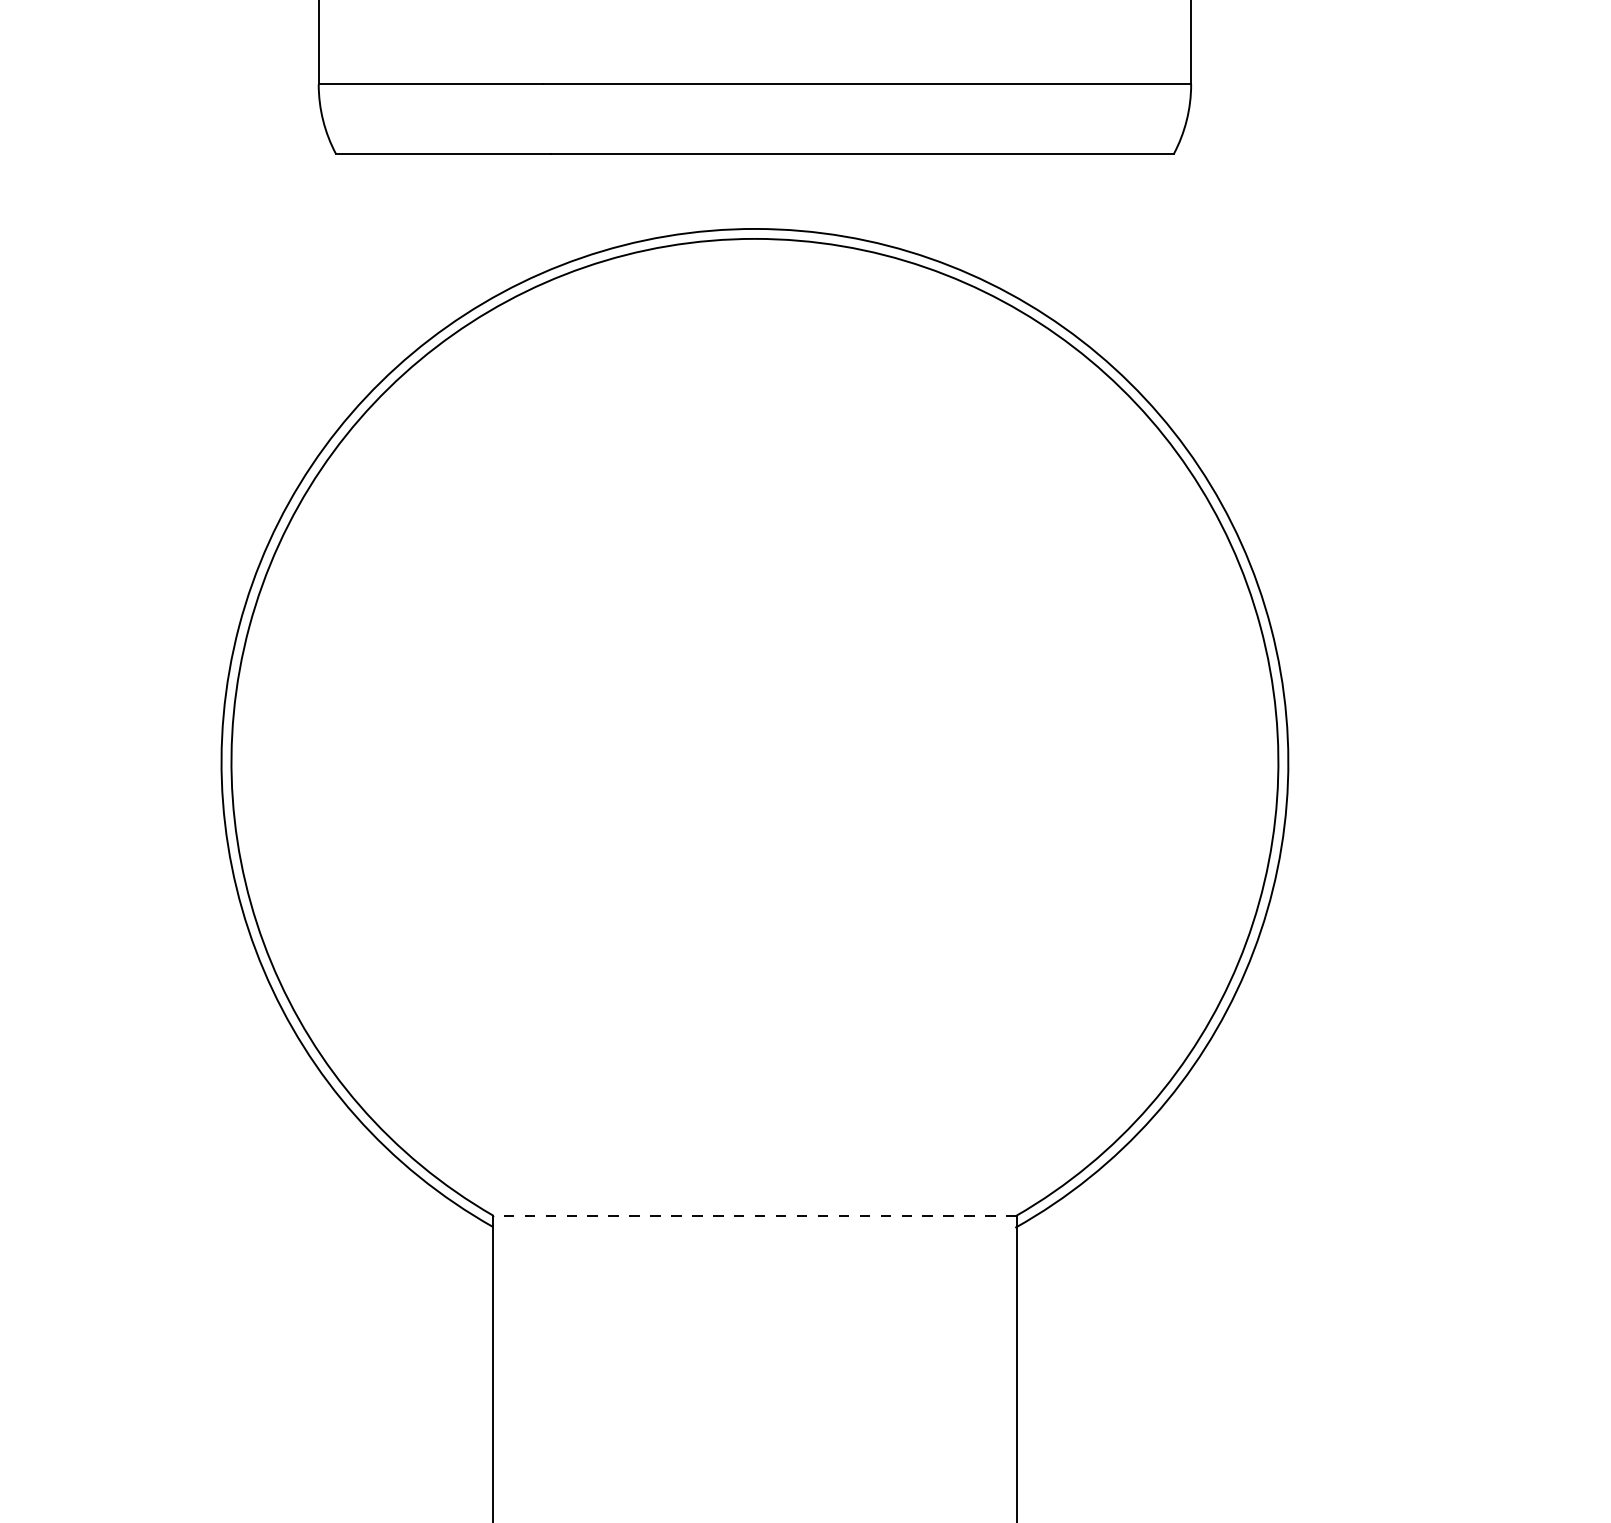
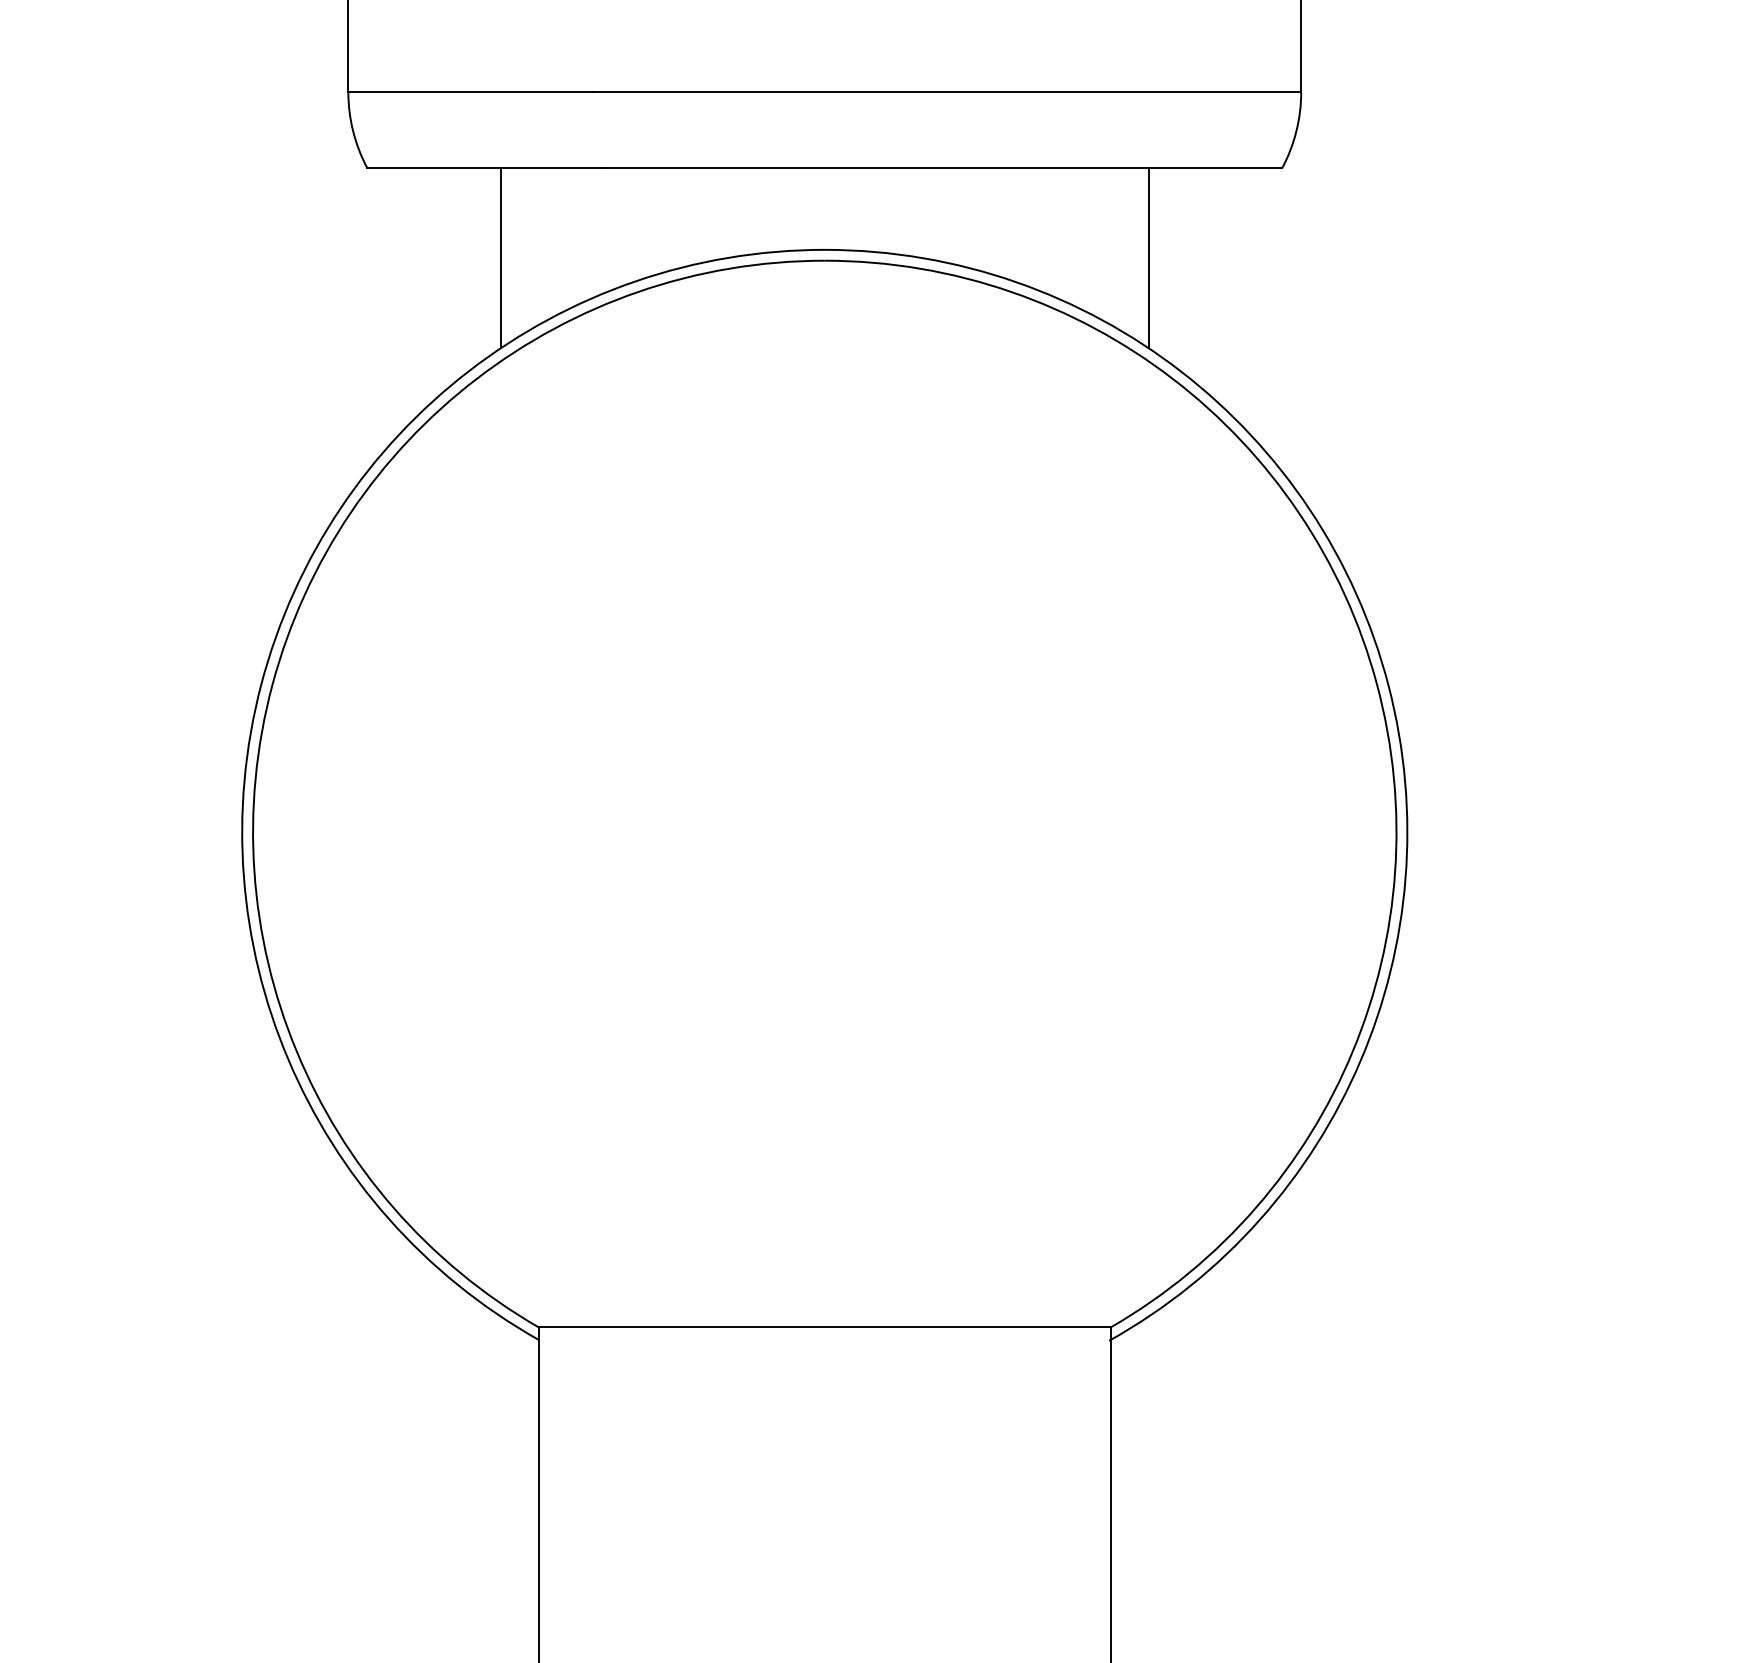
line: (458, 236) -> (501, 258), added
line: (1051, 236) -> (1148, 258), added
line: (754, 1215) -> (824, 1327), dashed -> solid

